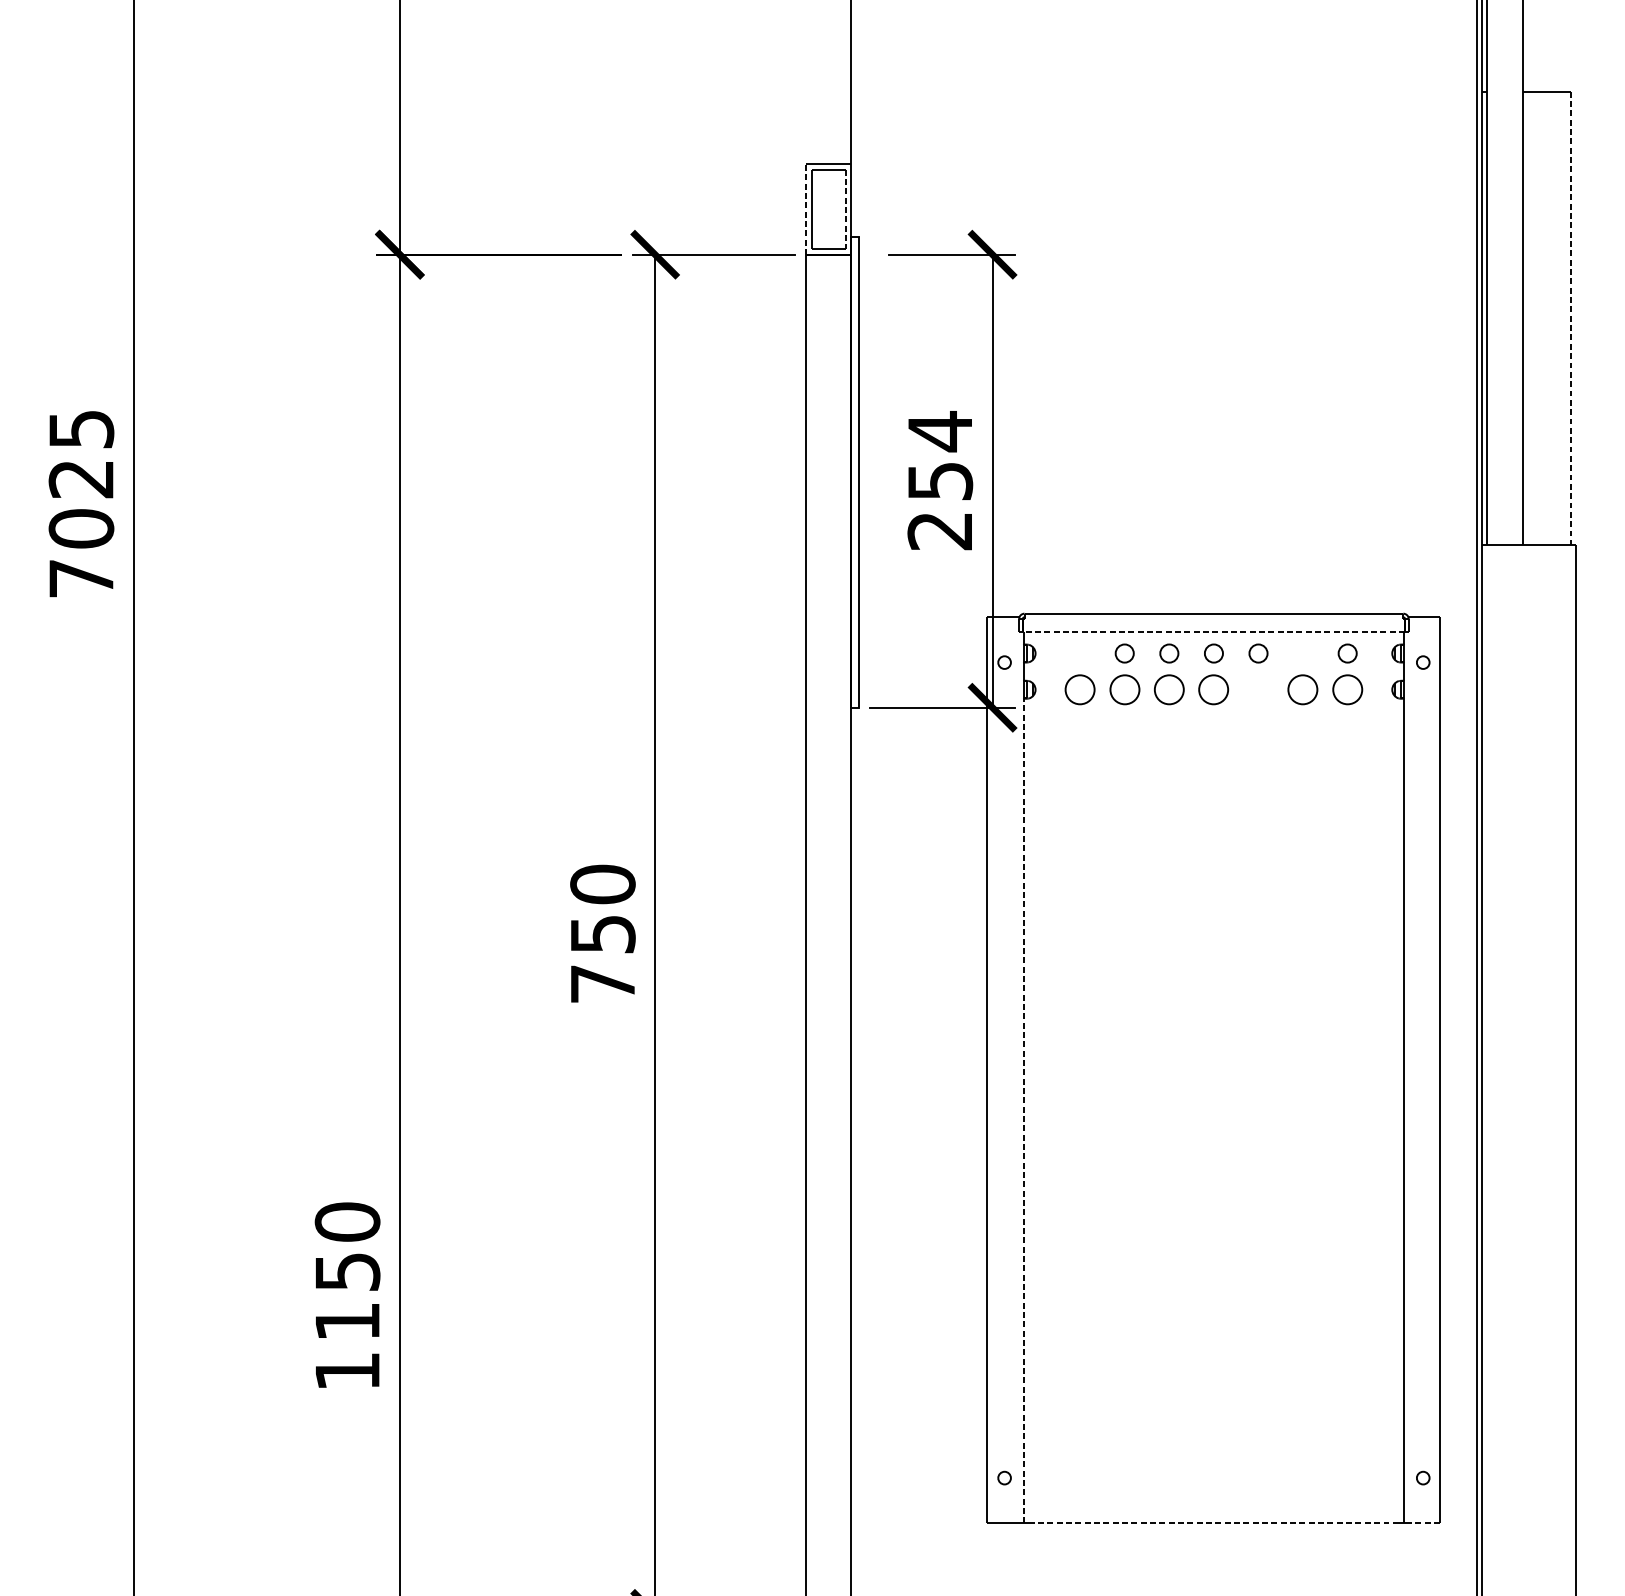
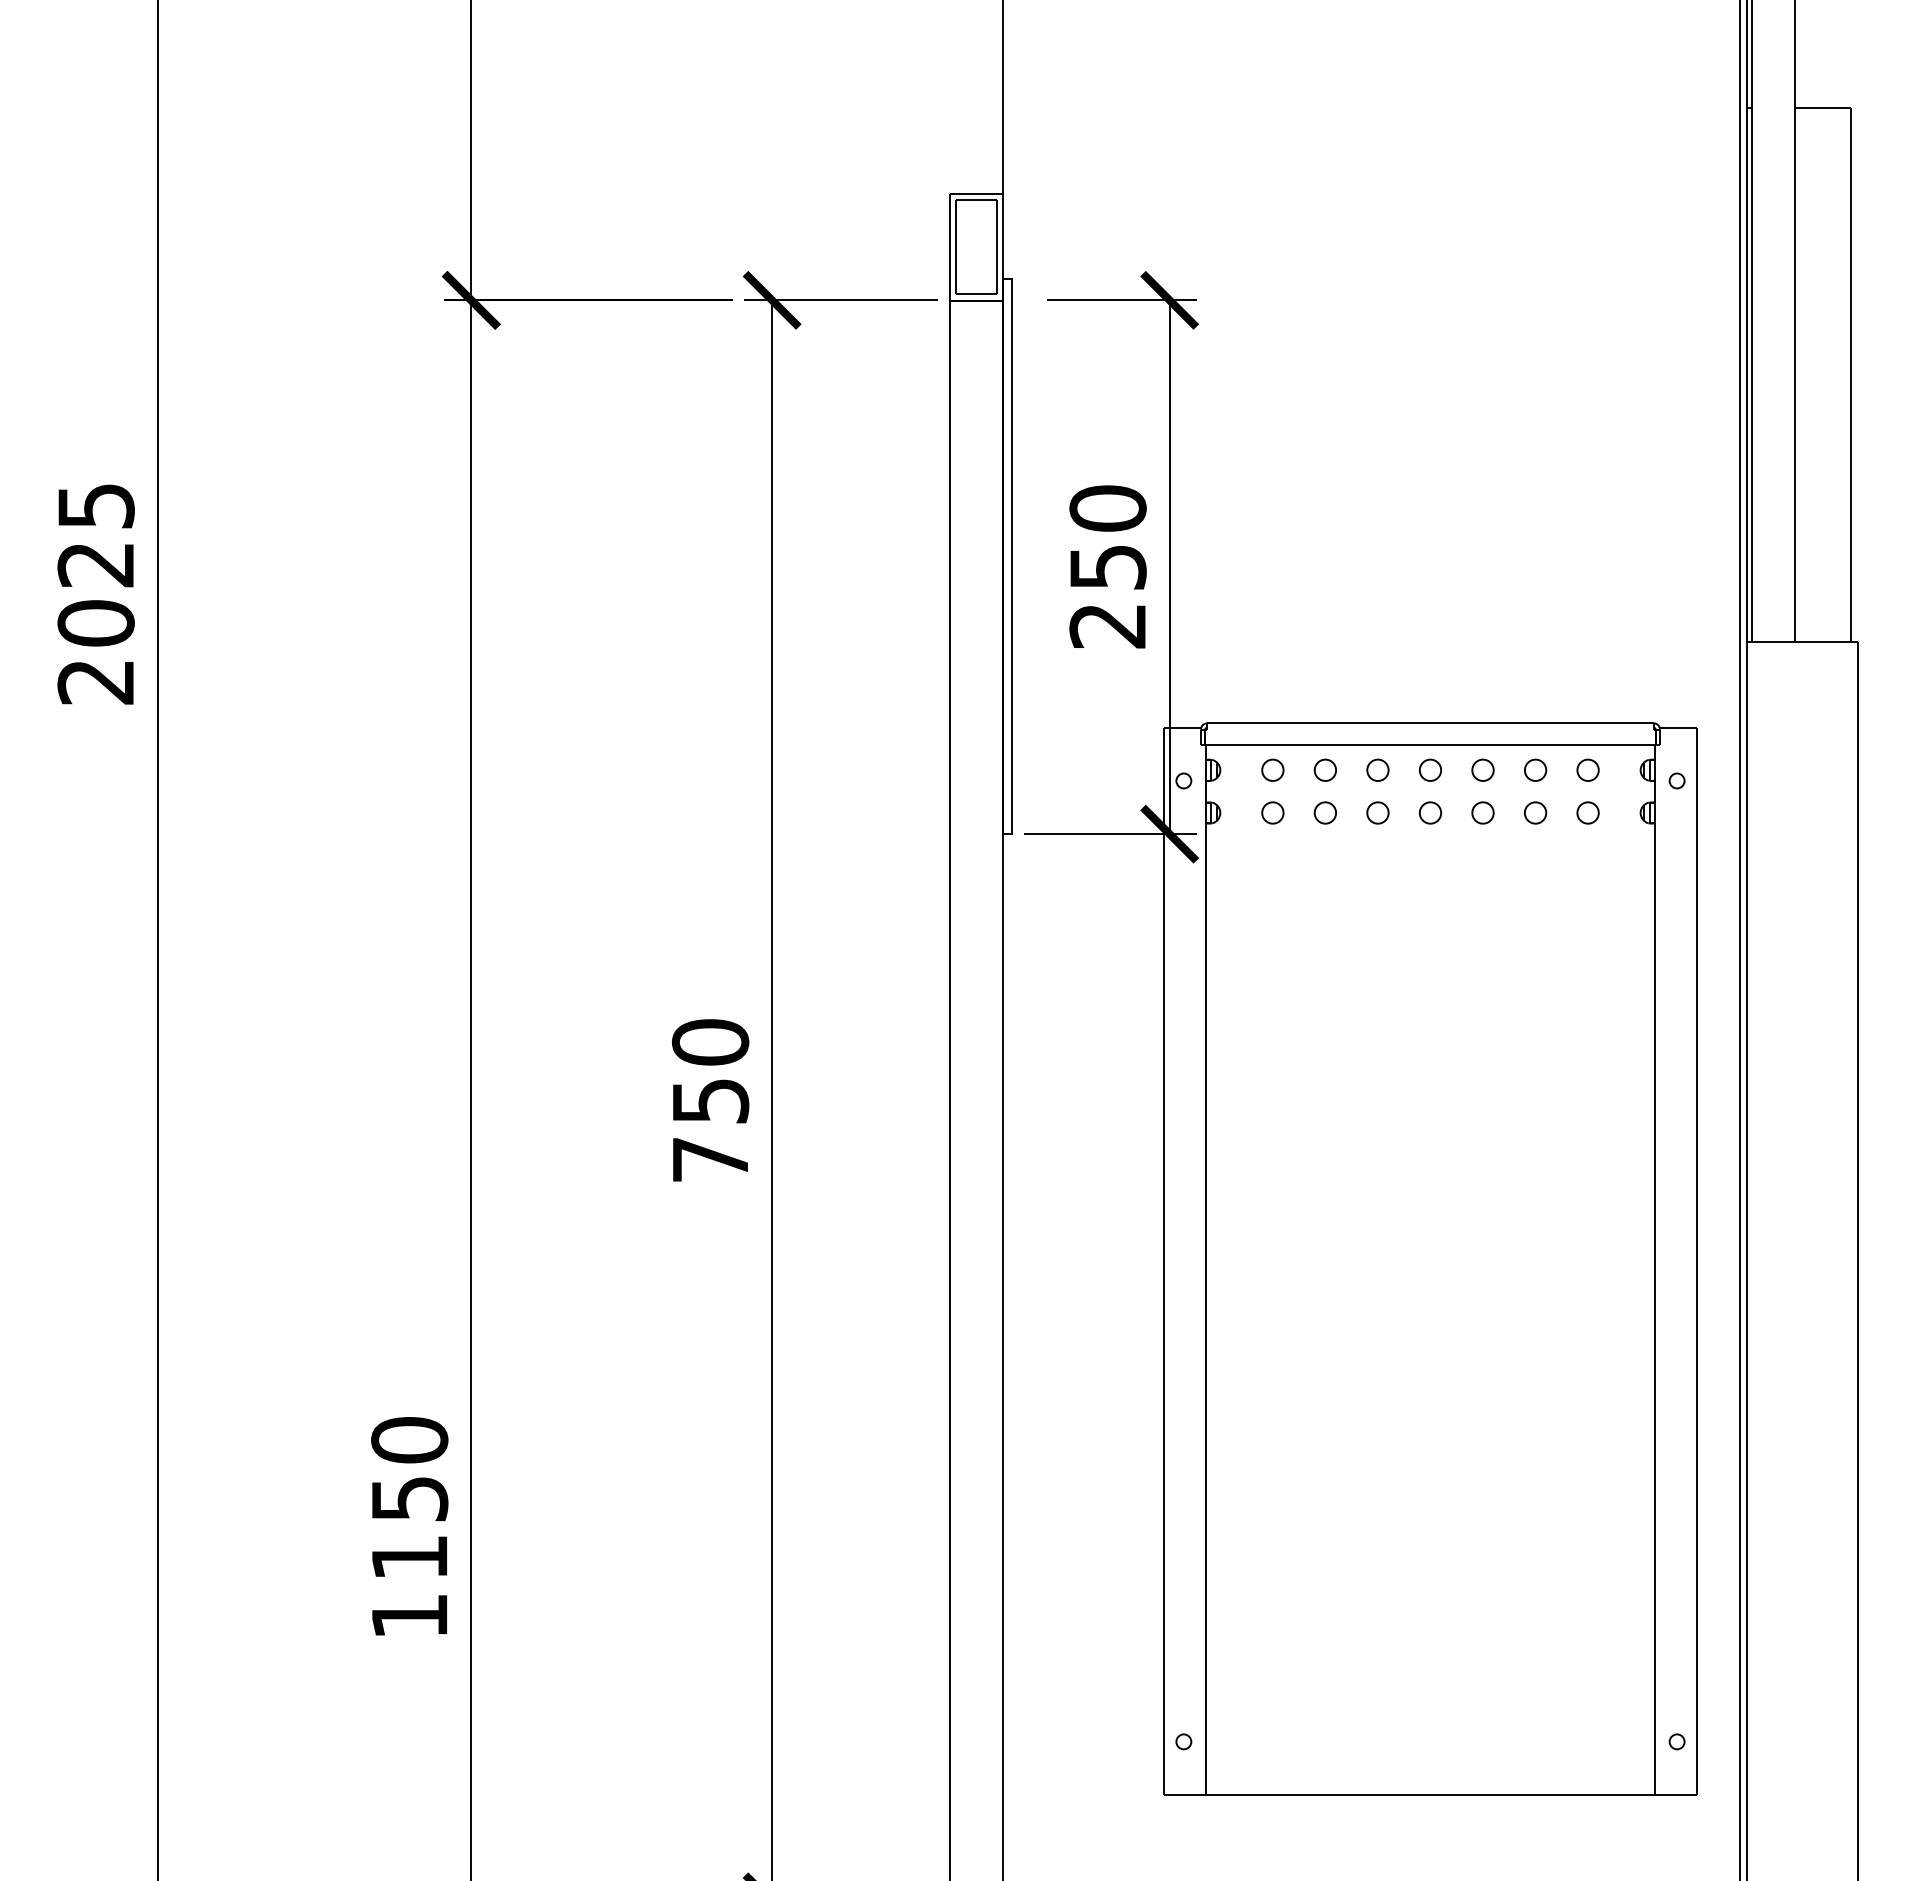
line: (806, 209) -> (950, 246), dashed -> solid
line: (846, 209) -> (997, 247), dashed -> solid
line: (1571, 318) -> (1851, 375), dashed -> solid
text: (939, 431) -> (1107, 508), 254 -> 250
text: (80, 579) -> (95, 682), 7025 -> 2025
line: (1213, 631) -> (1429, 744), dashed -> solid
part: (1079, 652) -> (1272, 769), added
part: (1303, 652) -> (1535, 769), added
part: (1079, 689) -> (1272, 812), size x0.62
part: (1123, 689) -> (1324, 812), size x0.62
part: (1168, 689) -> (1377, 812), size x0.62
part: (1213, 689) -> (1430, 812), size x0.62
part: (1258, 689) -> (1482, 812), added
part: (1303, 689) -> (1535, 812), size x0.62
part: (1347, 689) -> (1587, 812), size x0.62
line: (1023, 1110) -> (1206, 1308), dashed -> solid
line: (1213, 1523) -> (1430, 1795), dashed -> solid
line: (1423, 1523) -> (1677, 1795), dashed -> solid

